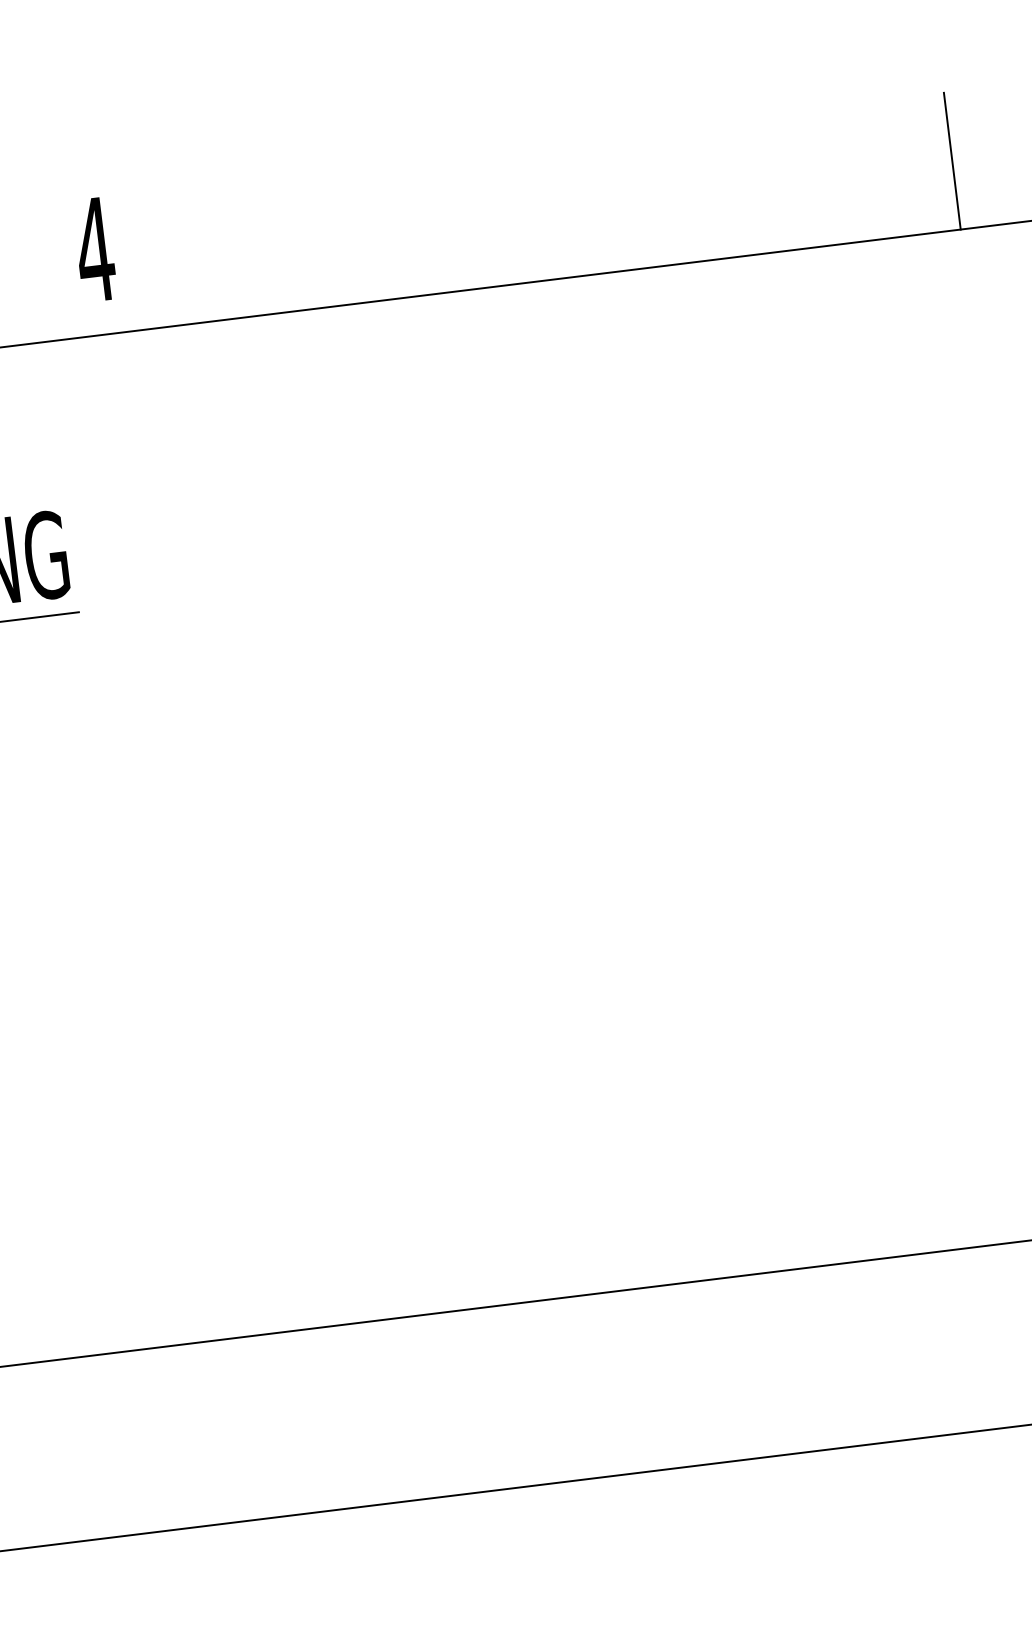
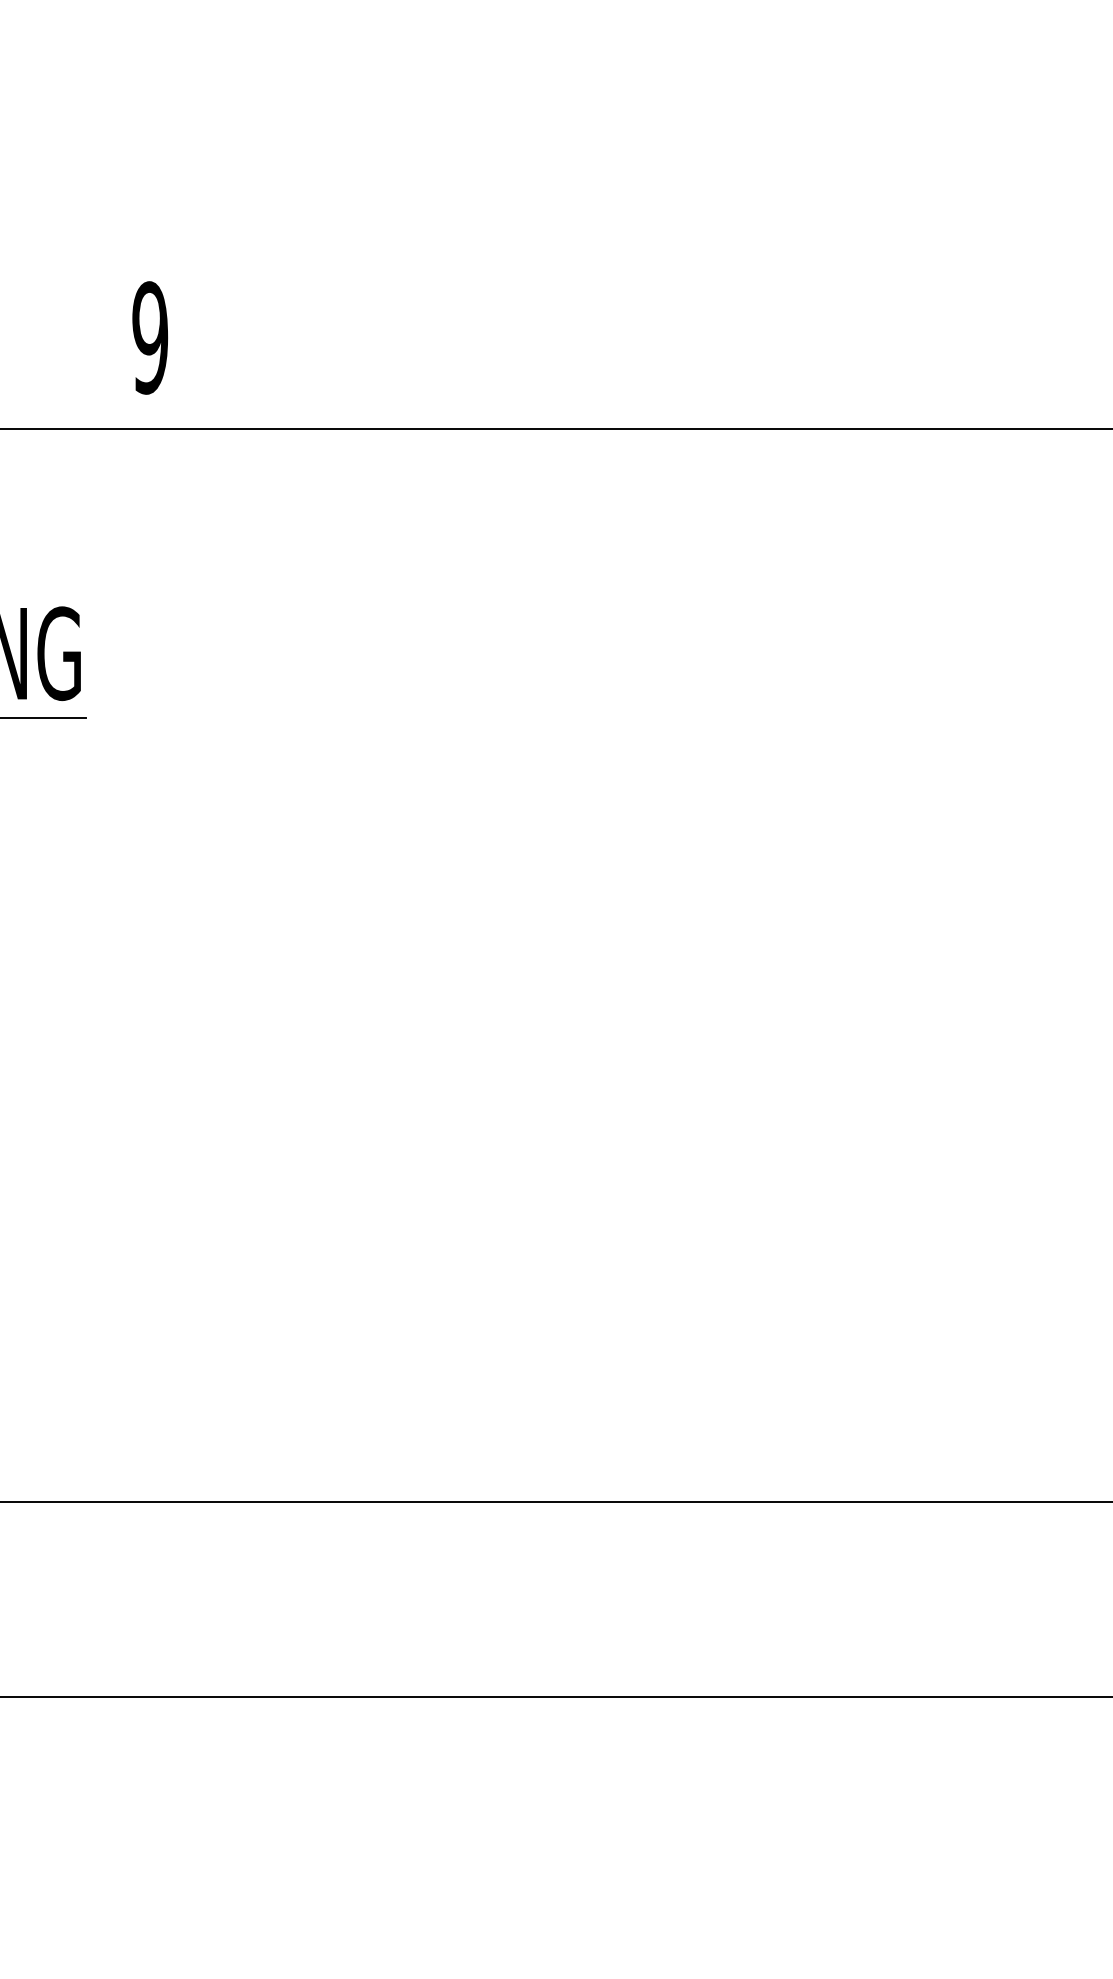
line: (952, 161) -> (1064, 355), removed
text: (95, 249) -> (150, 337), 4 -> 9

